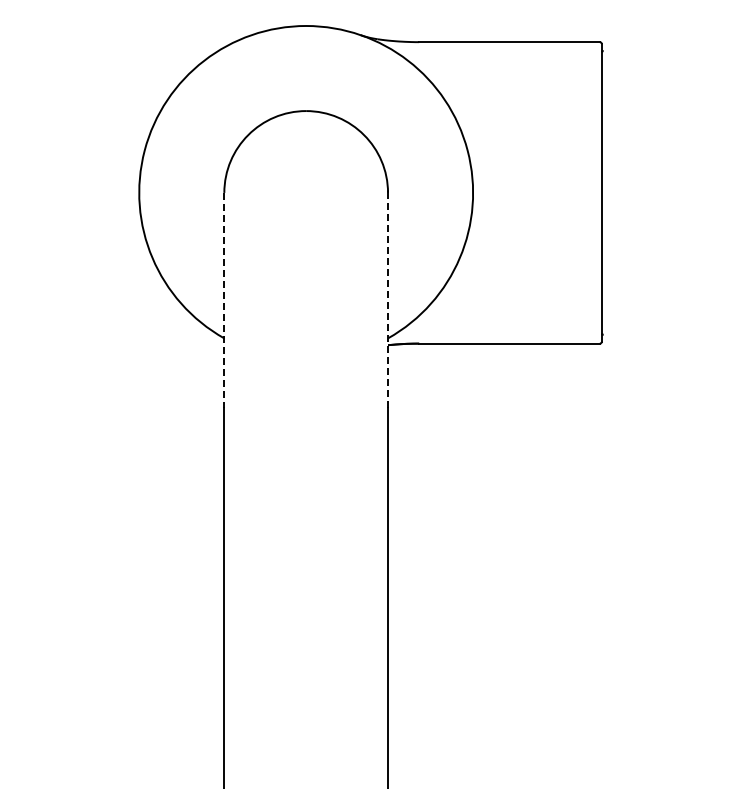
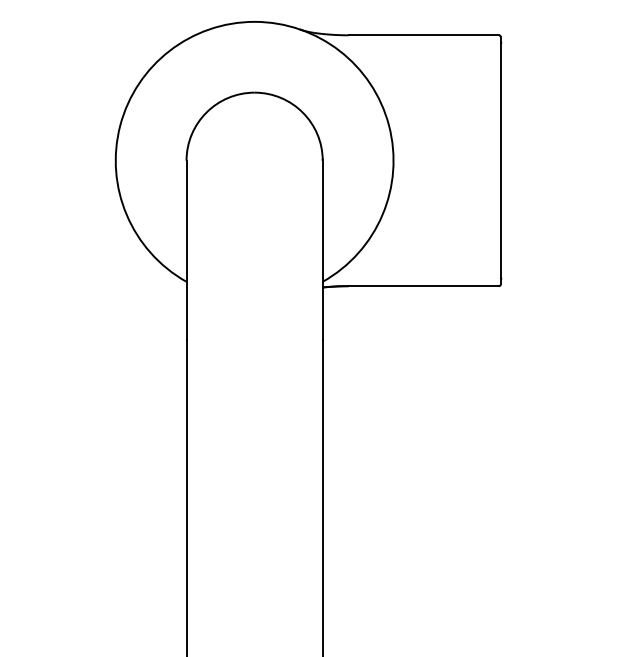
line: (224, 300) -> (186, 250), dashed -> solid
line: (388, 300) -> (323, 250), dashed -> solid

